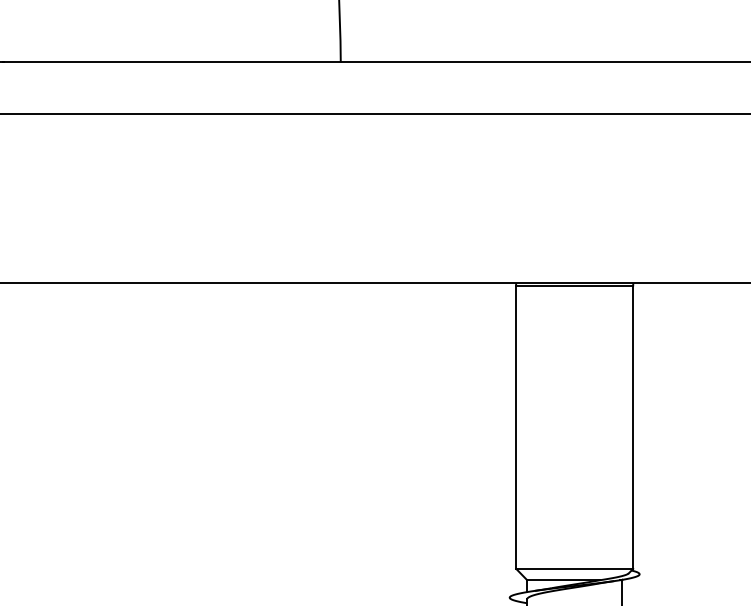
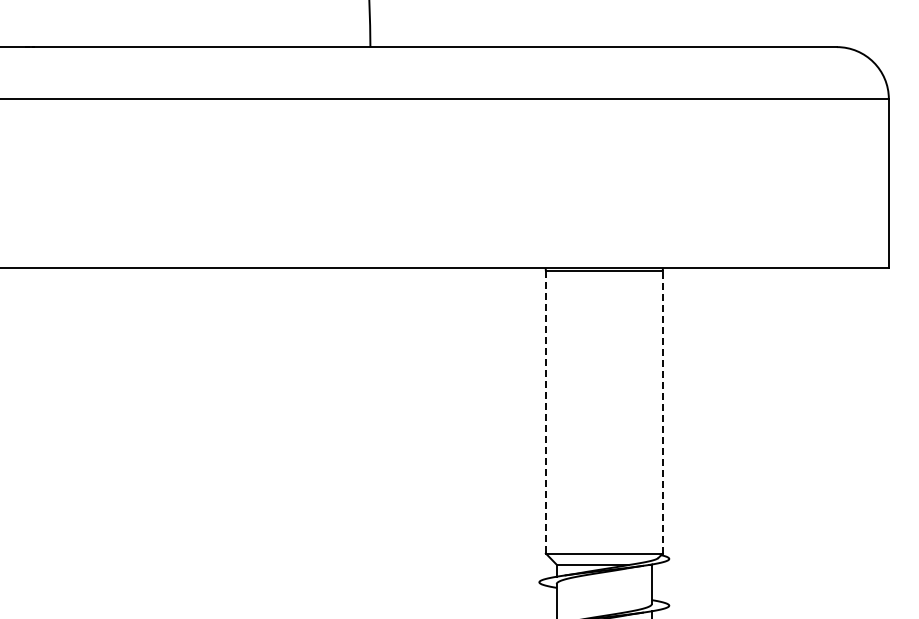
line: (632, 426) -> (662, 411), solid -> dashed
line: (515, 427) -> (545, 412), solid -> dashed

